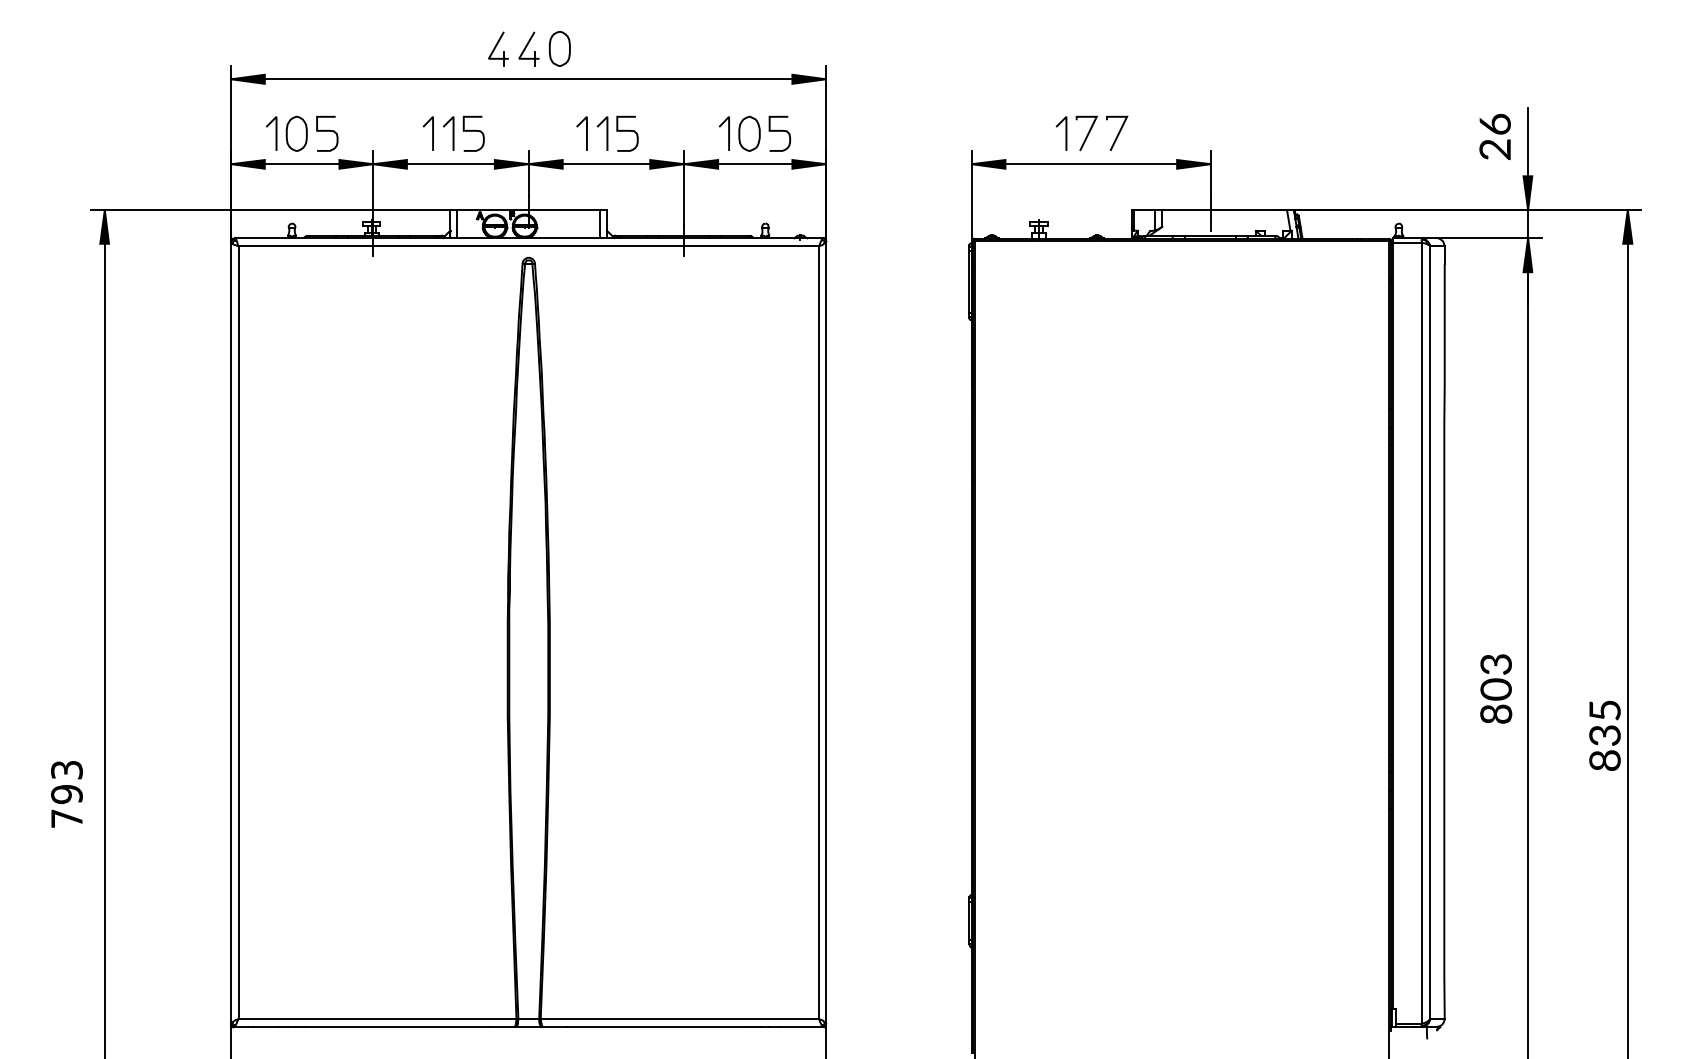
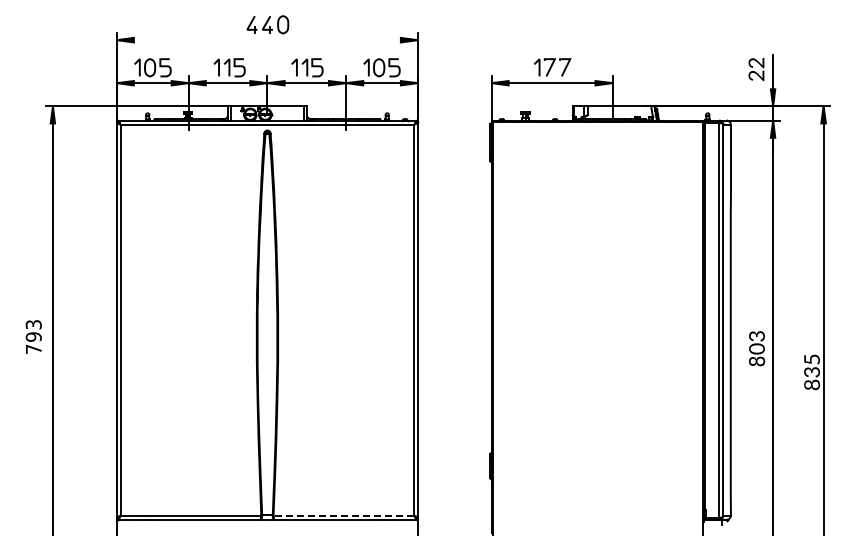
line: (528, 79) -> (267, 40), removed
text: (1495, 123) -> (756, 62), 26 -> 22
text: (66, 793) -> (33, 336), moved
line: (679, 1018) -> (343, 515), solid -> dashed

